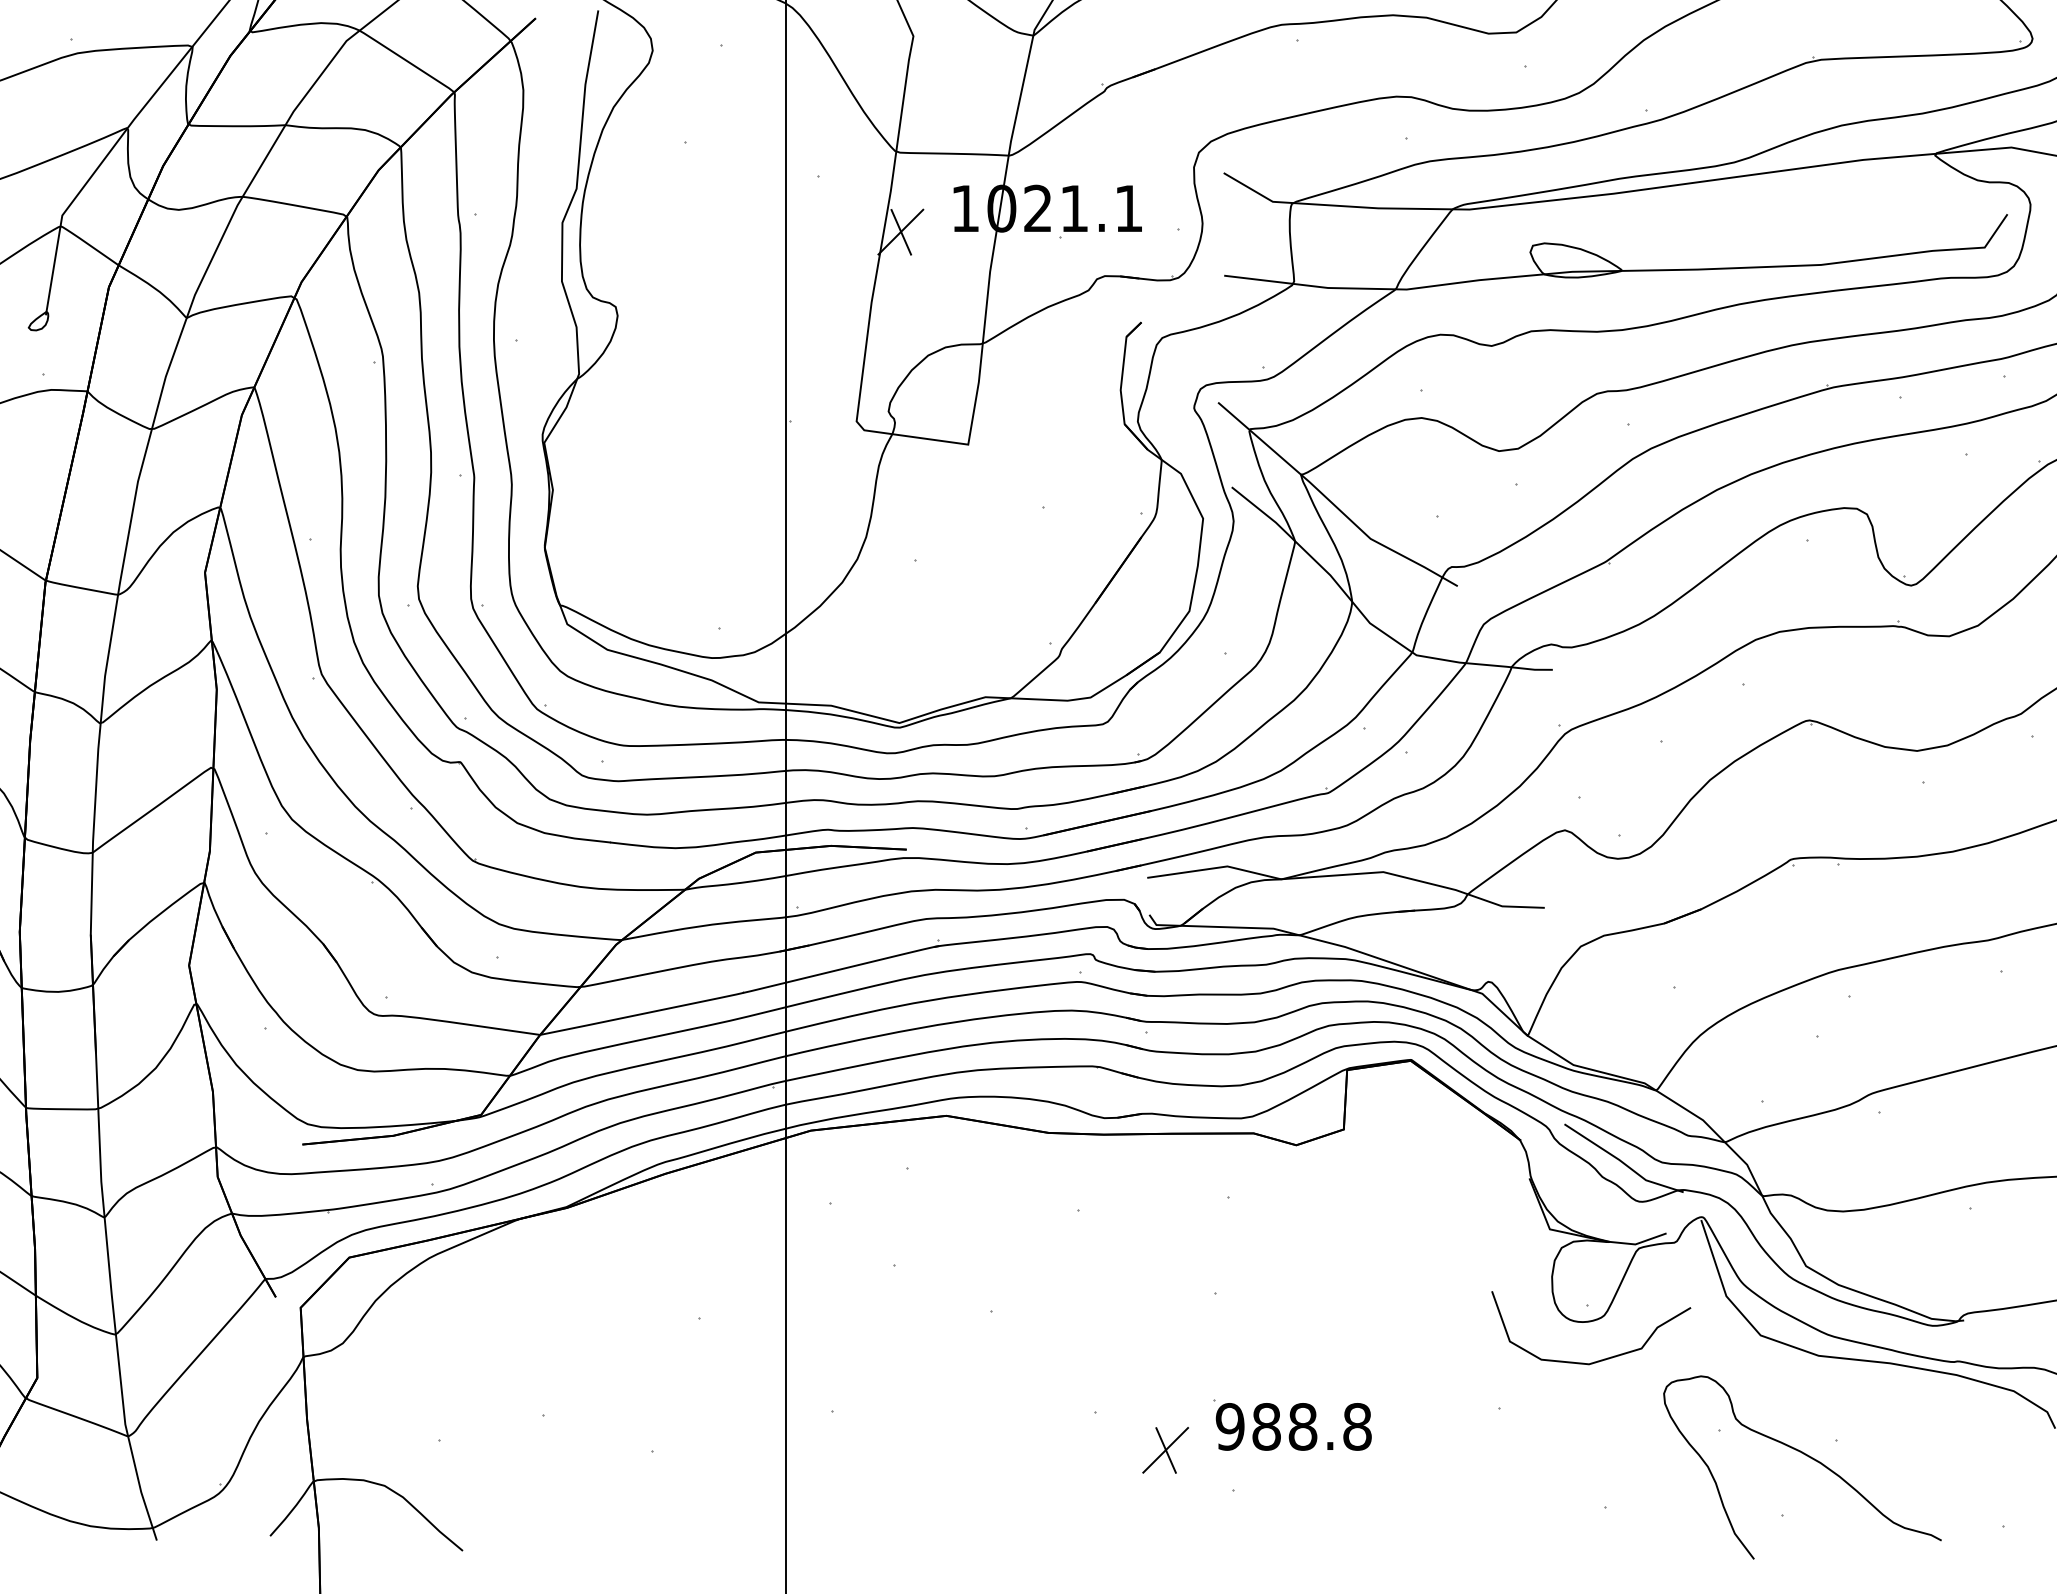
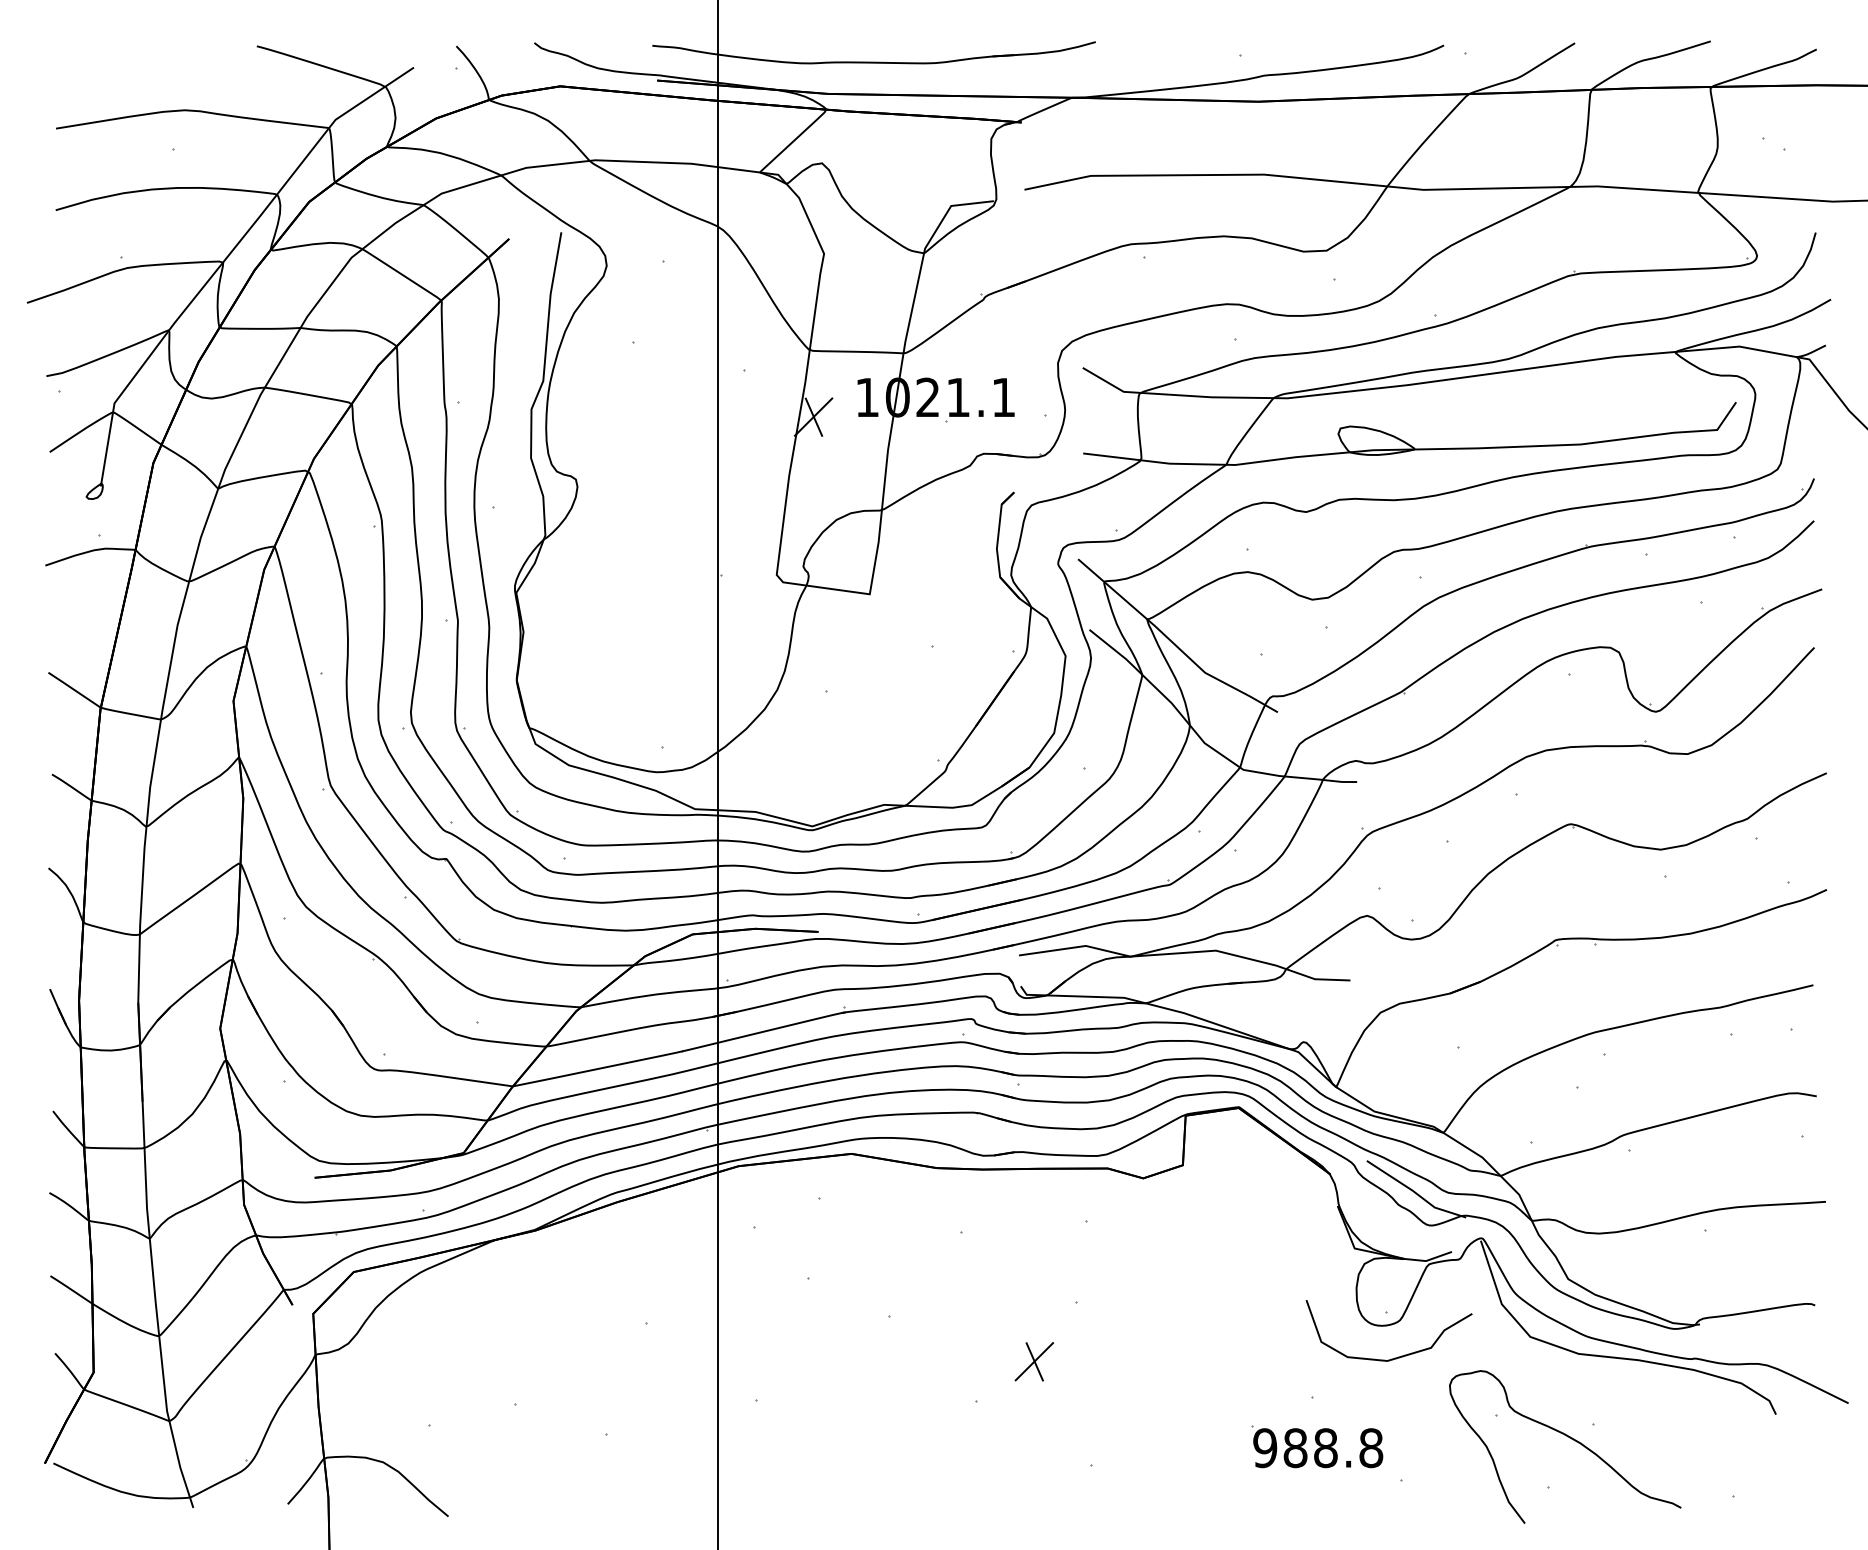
part: (1292, 1424) -> (1317, 1446), moved
part: (1164, 1450) -> (1033, 1361), moved

